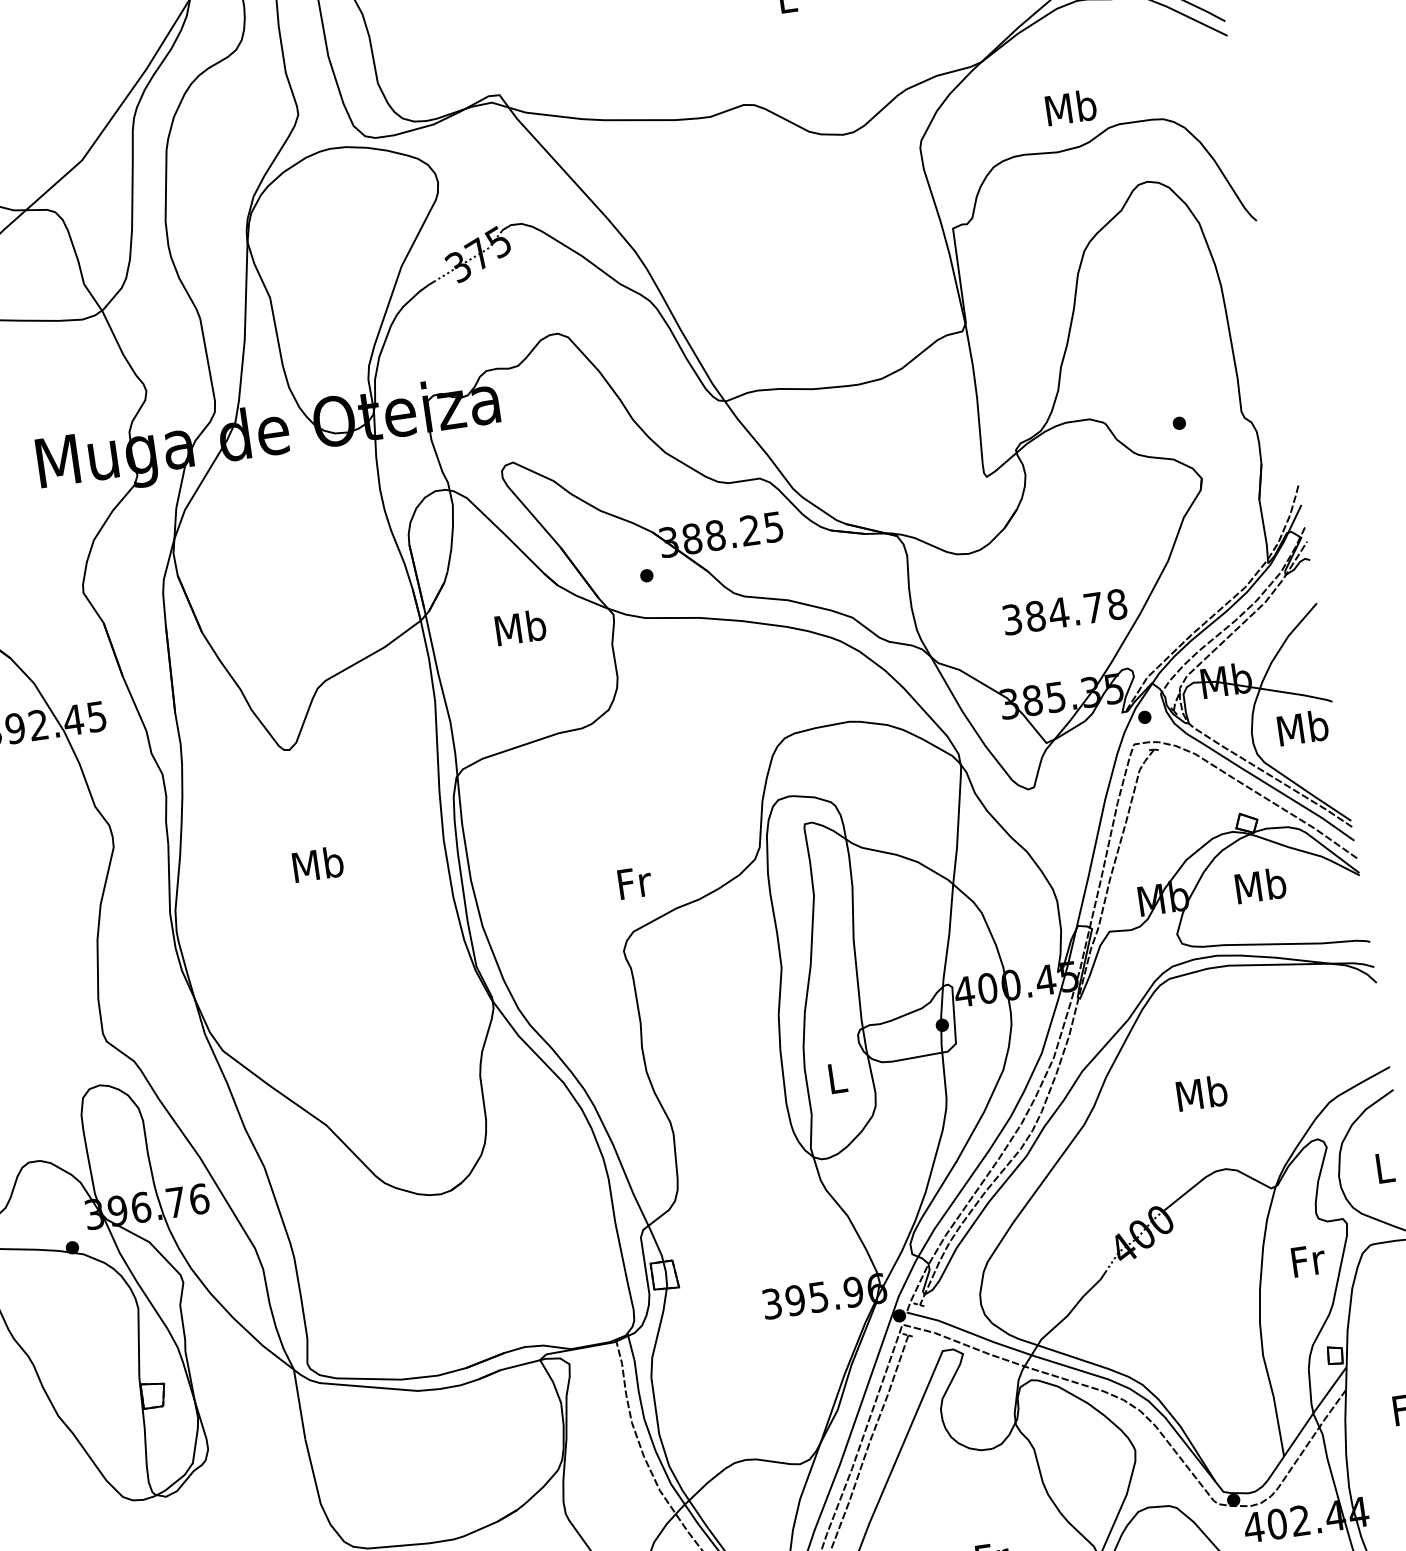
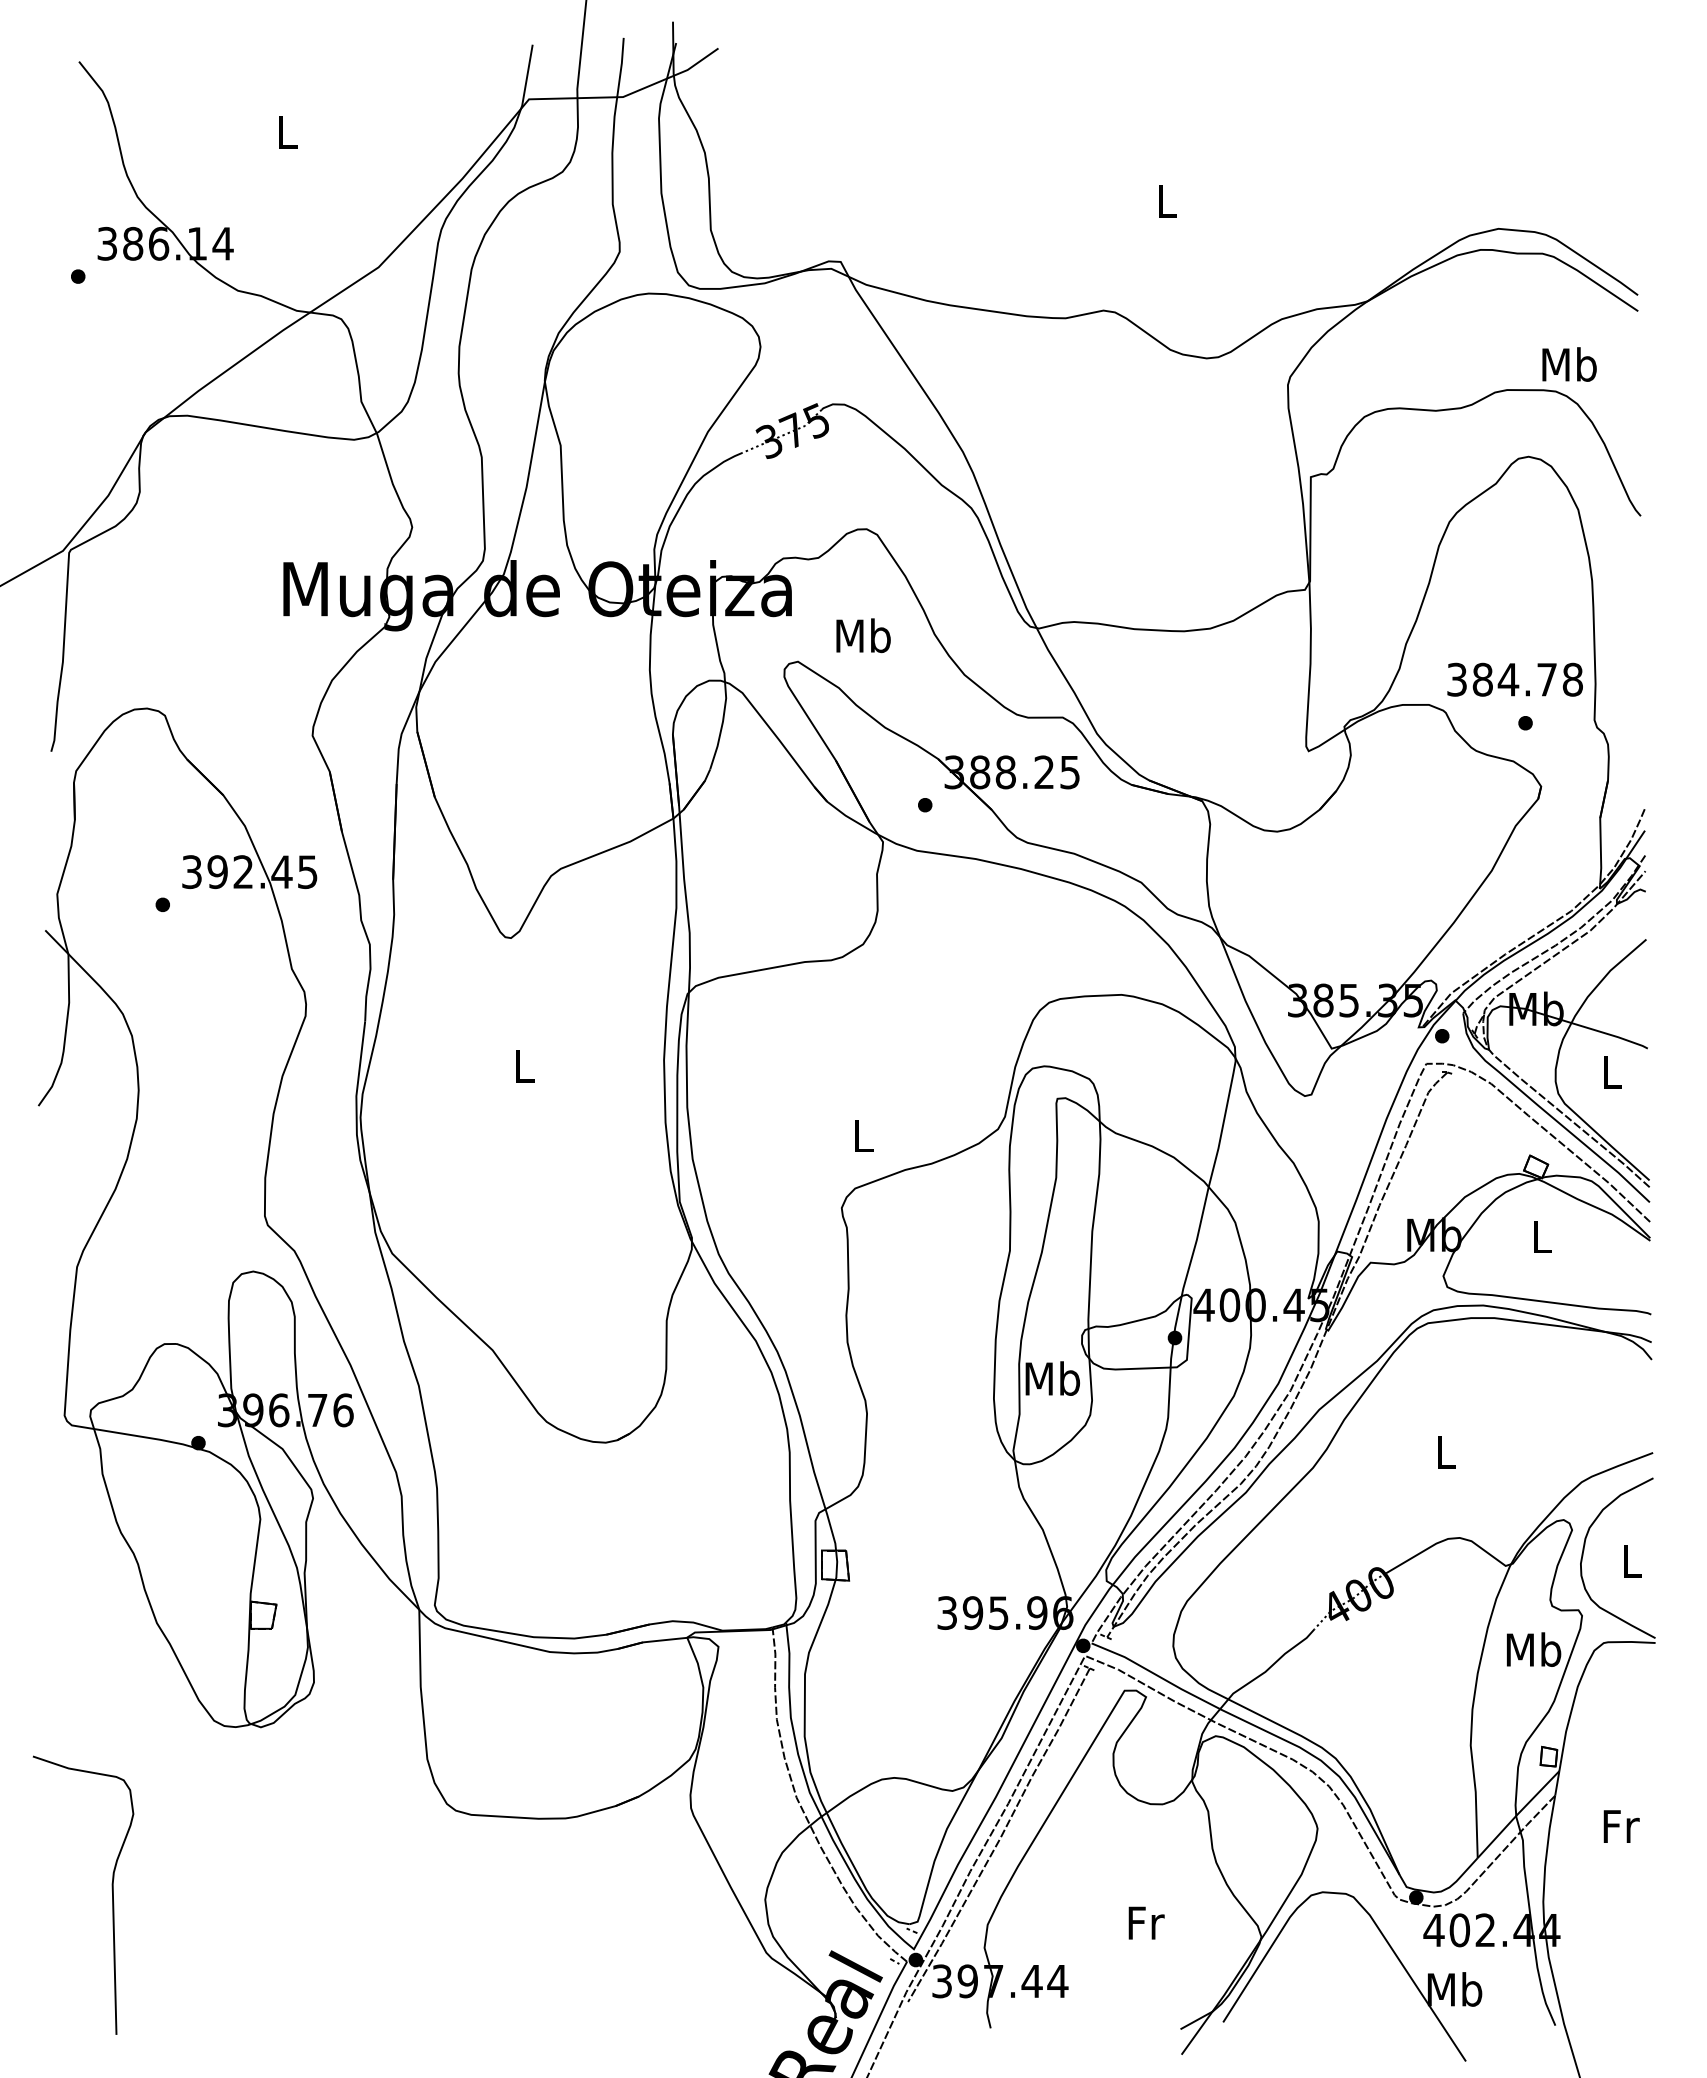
text: (1071, 107) -> (1569, 364), moved
text: (1064, 611) -> (1514, 679), moved
text: (520, 627) -> (863, 635), moved
text: (1302, 727) -> (1611, 1071), Mb -> L
text: (318, 864) -> (524, 1066), Mb -> L
text: (634, 882) -> (864, 1135), Fr -> L
text: (1260, 885) -> (1541, 1236), Mb -> L
text: (836, 1077) -> (1052, 1378), L -> Mb
text: (1201, 1092) -> (1445, 1451), Mb -> L
text: (1307, 1260) -> (1533, 1649), Fr -> Mb

